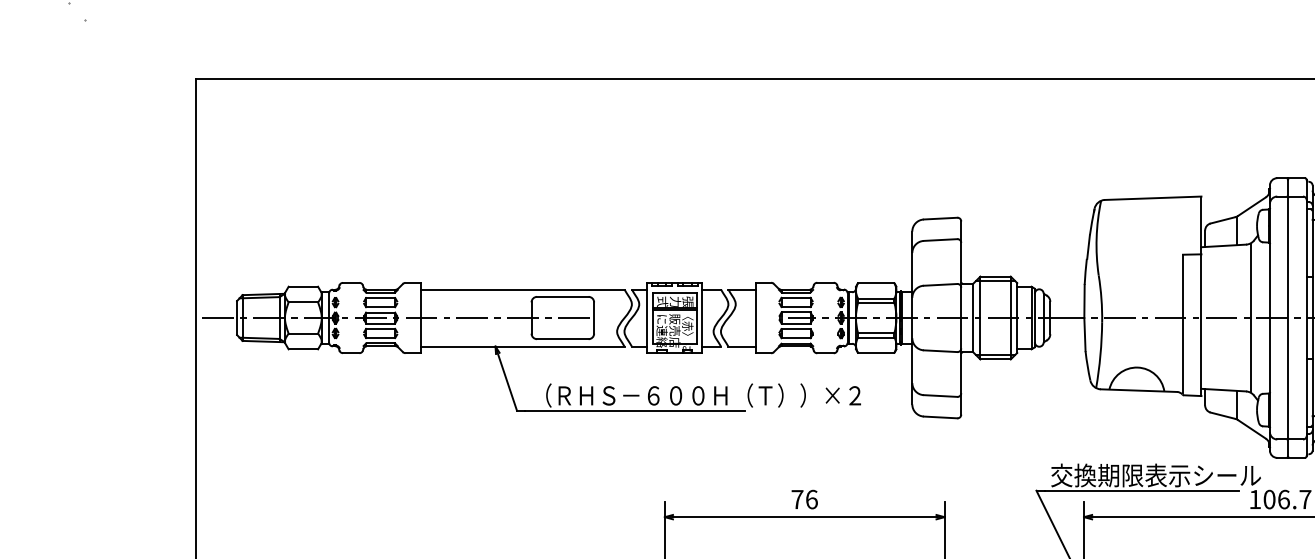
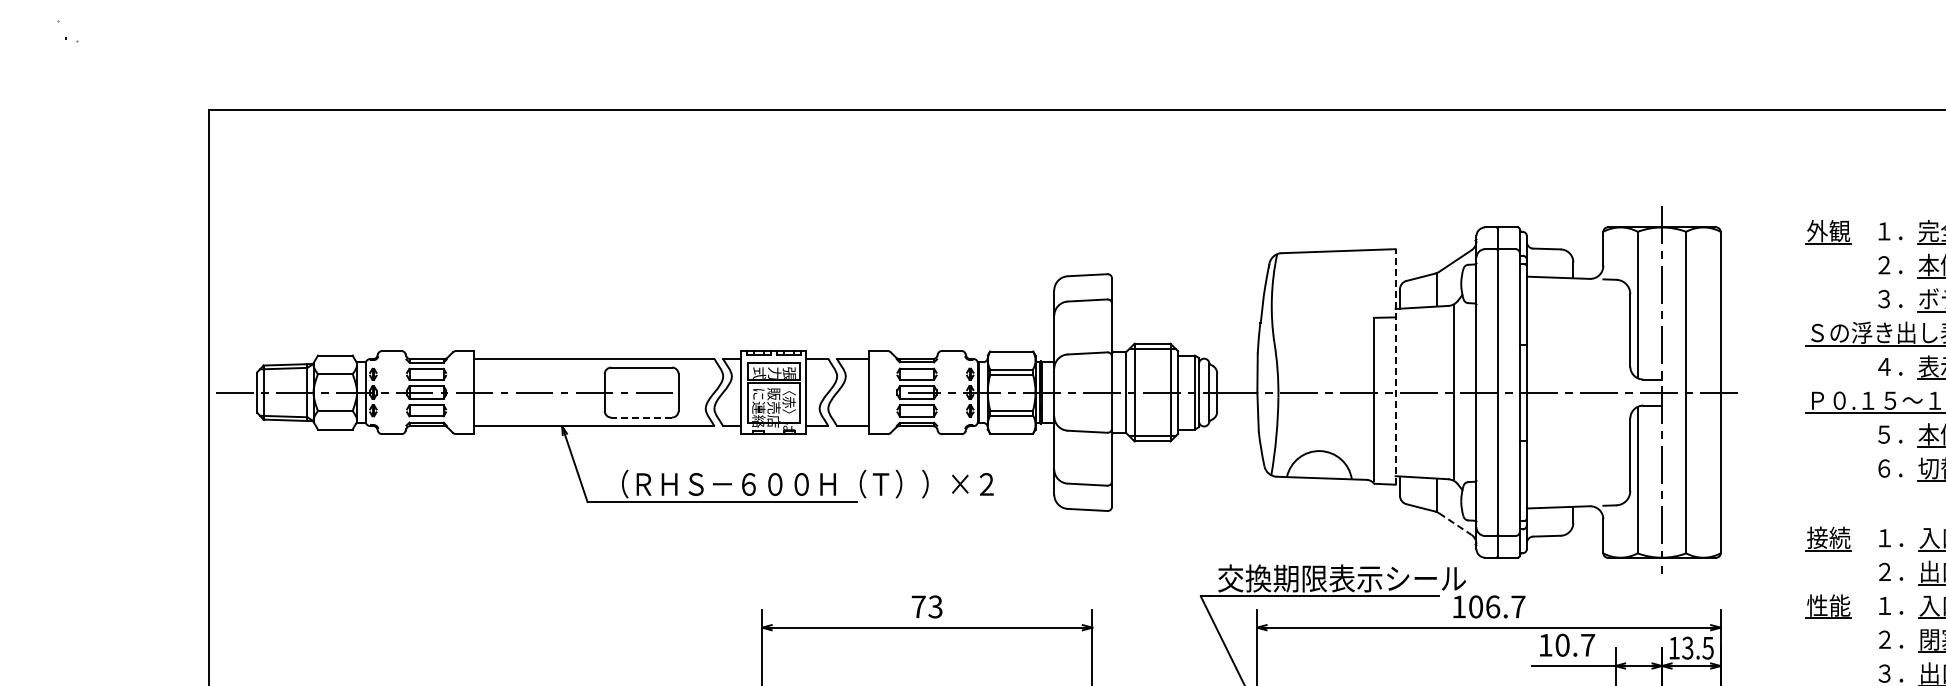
line: (1201, 295) -> (1395, 366), solid -> dashed
line: (562, 339) -> (641, 417), solid -> dashed
line: (1252, 429) -> (1455, 524), solid -> dashed
text: (811, 499) -> (935, 606), 76 -> 73

